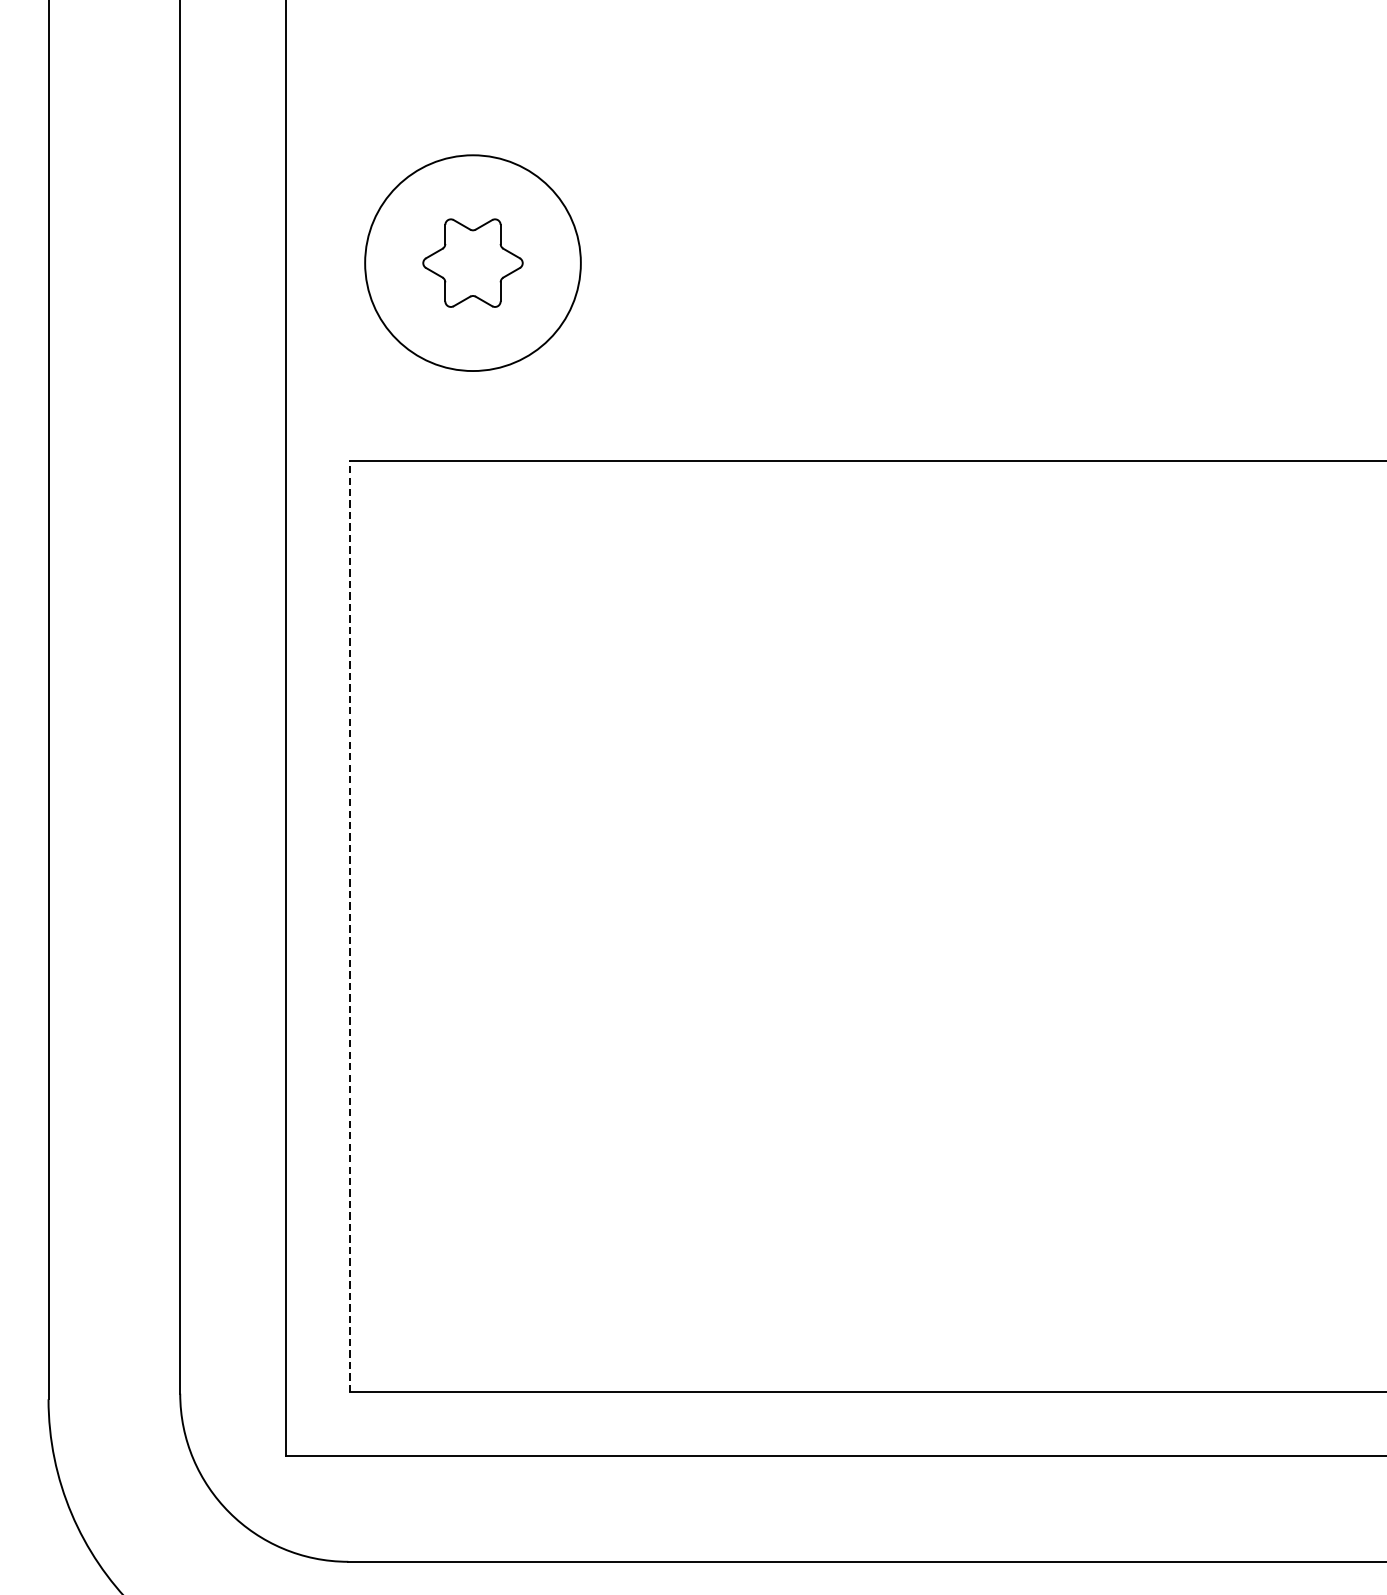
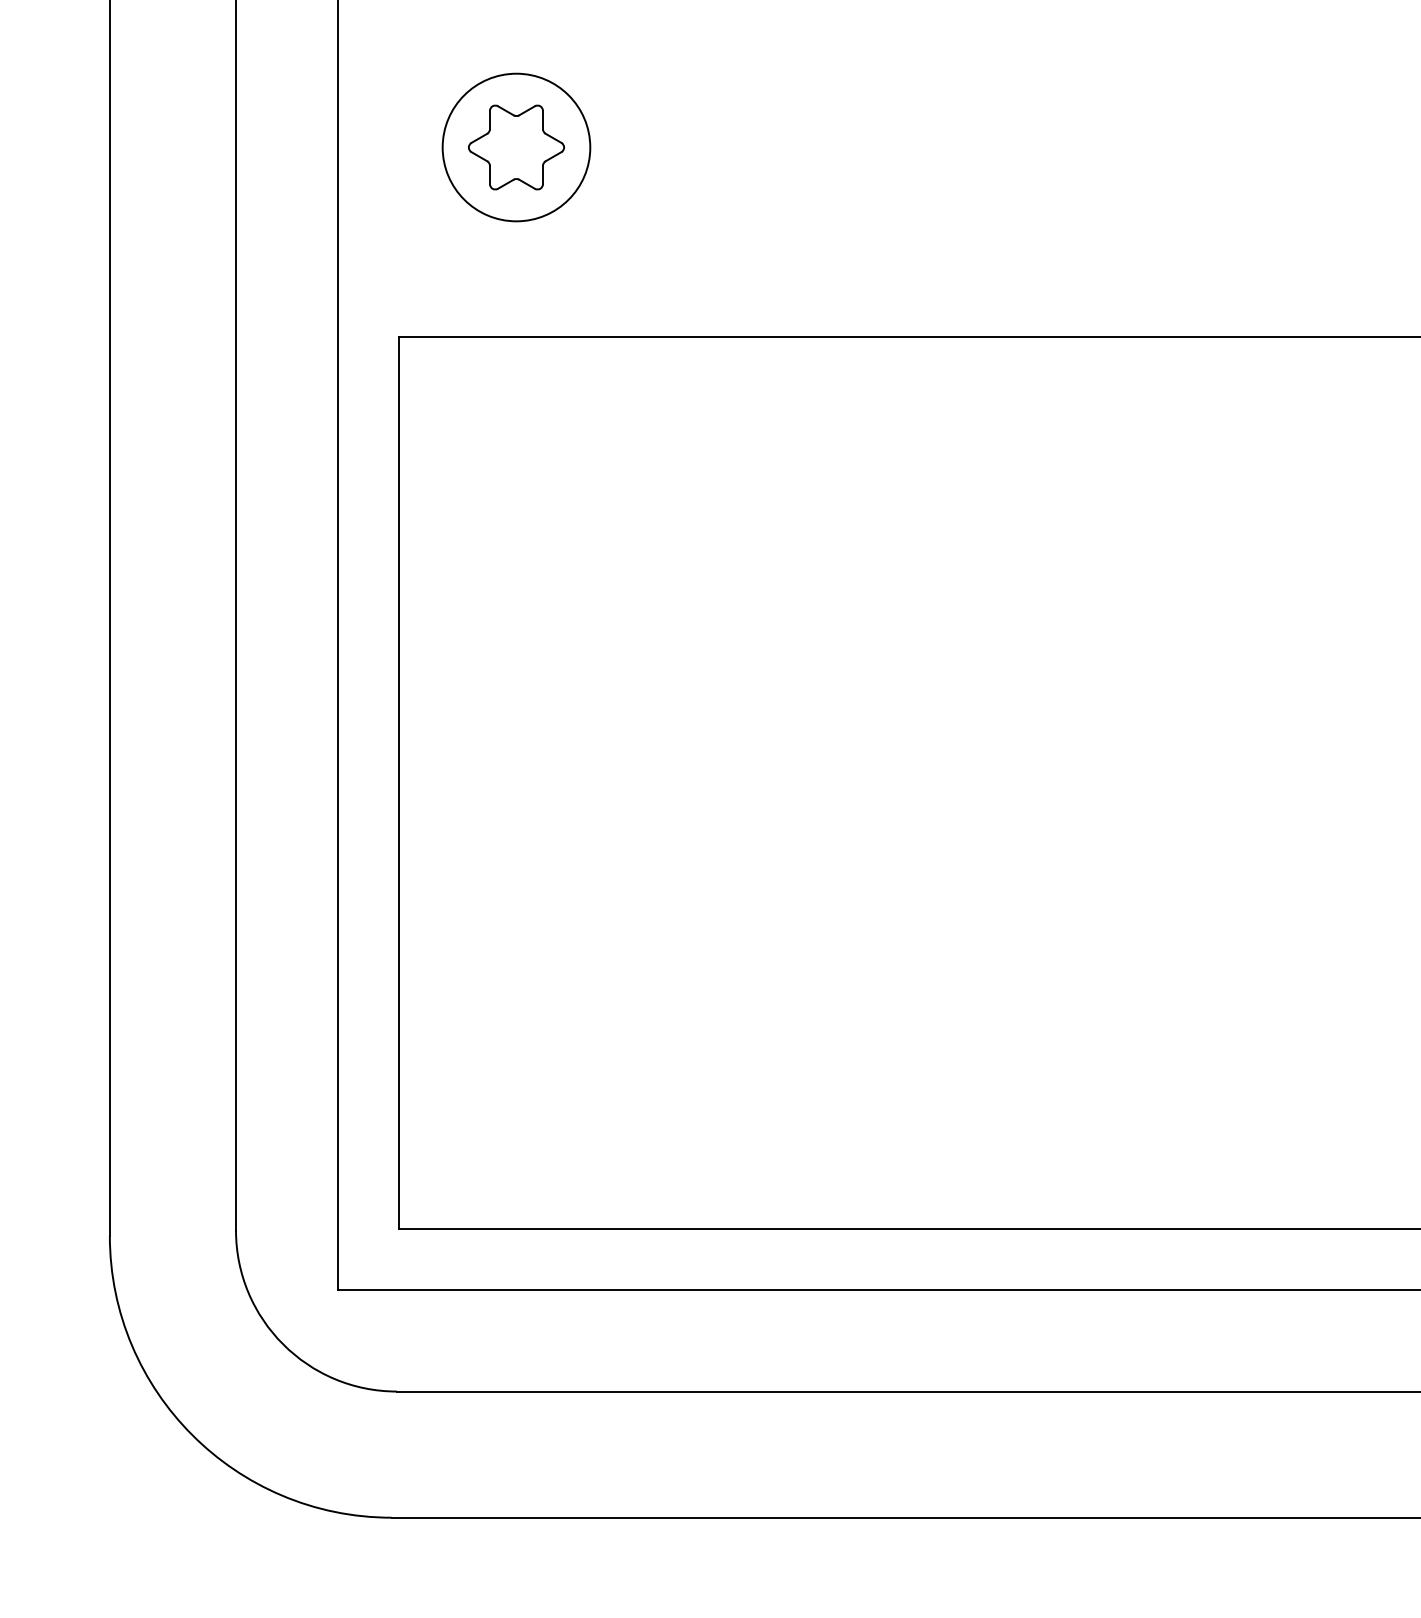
circle: (473, 263) -> (516, 147), size x0.71
line: (349, 926) -> (398, 782), dashed -> solid

